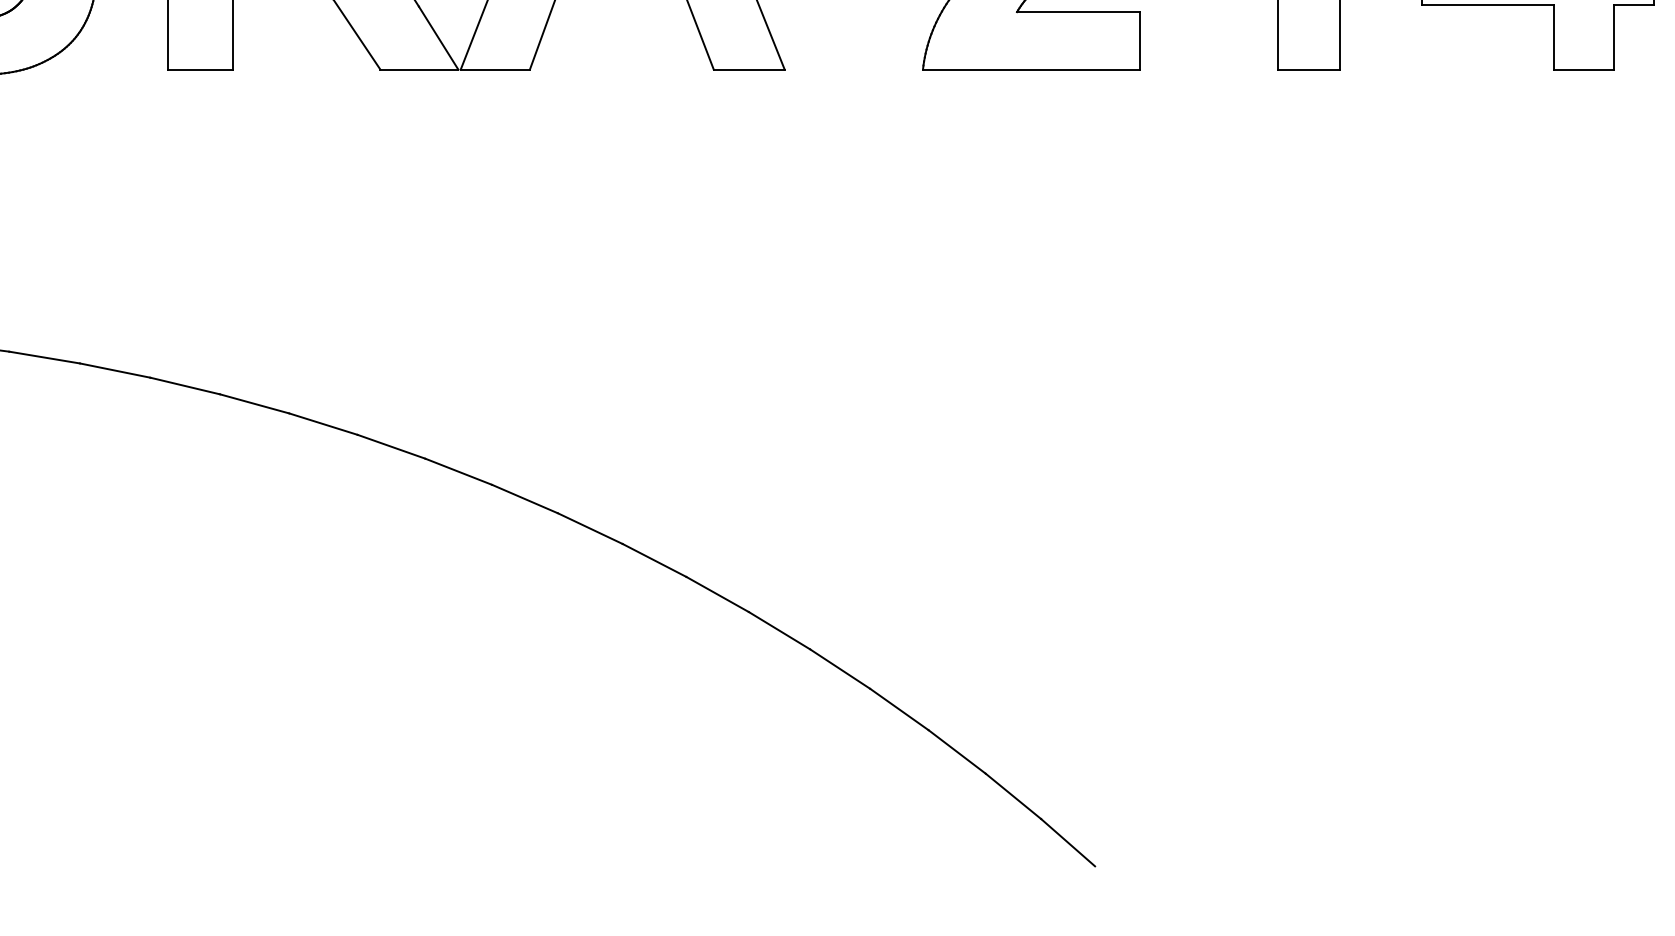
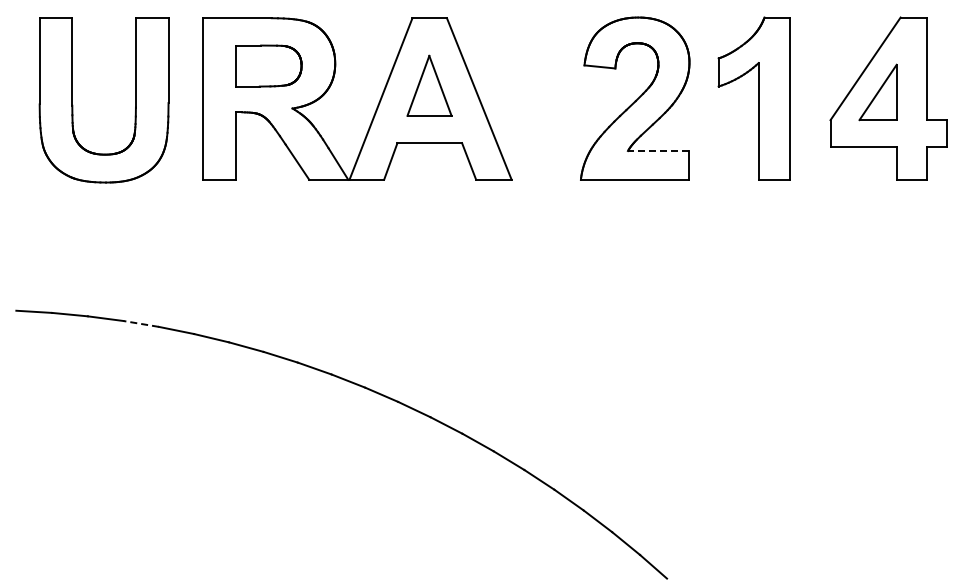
line: (1078, 13) -> (658, 151), solid -> dashed
line: (45, 356) -> (141, 323), solid -> dashed

